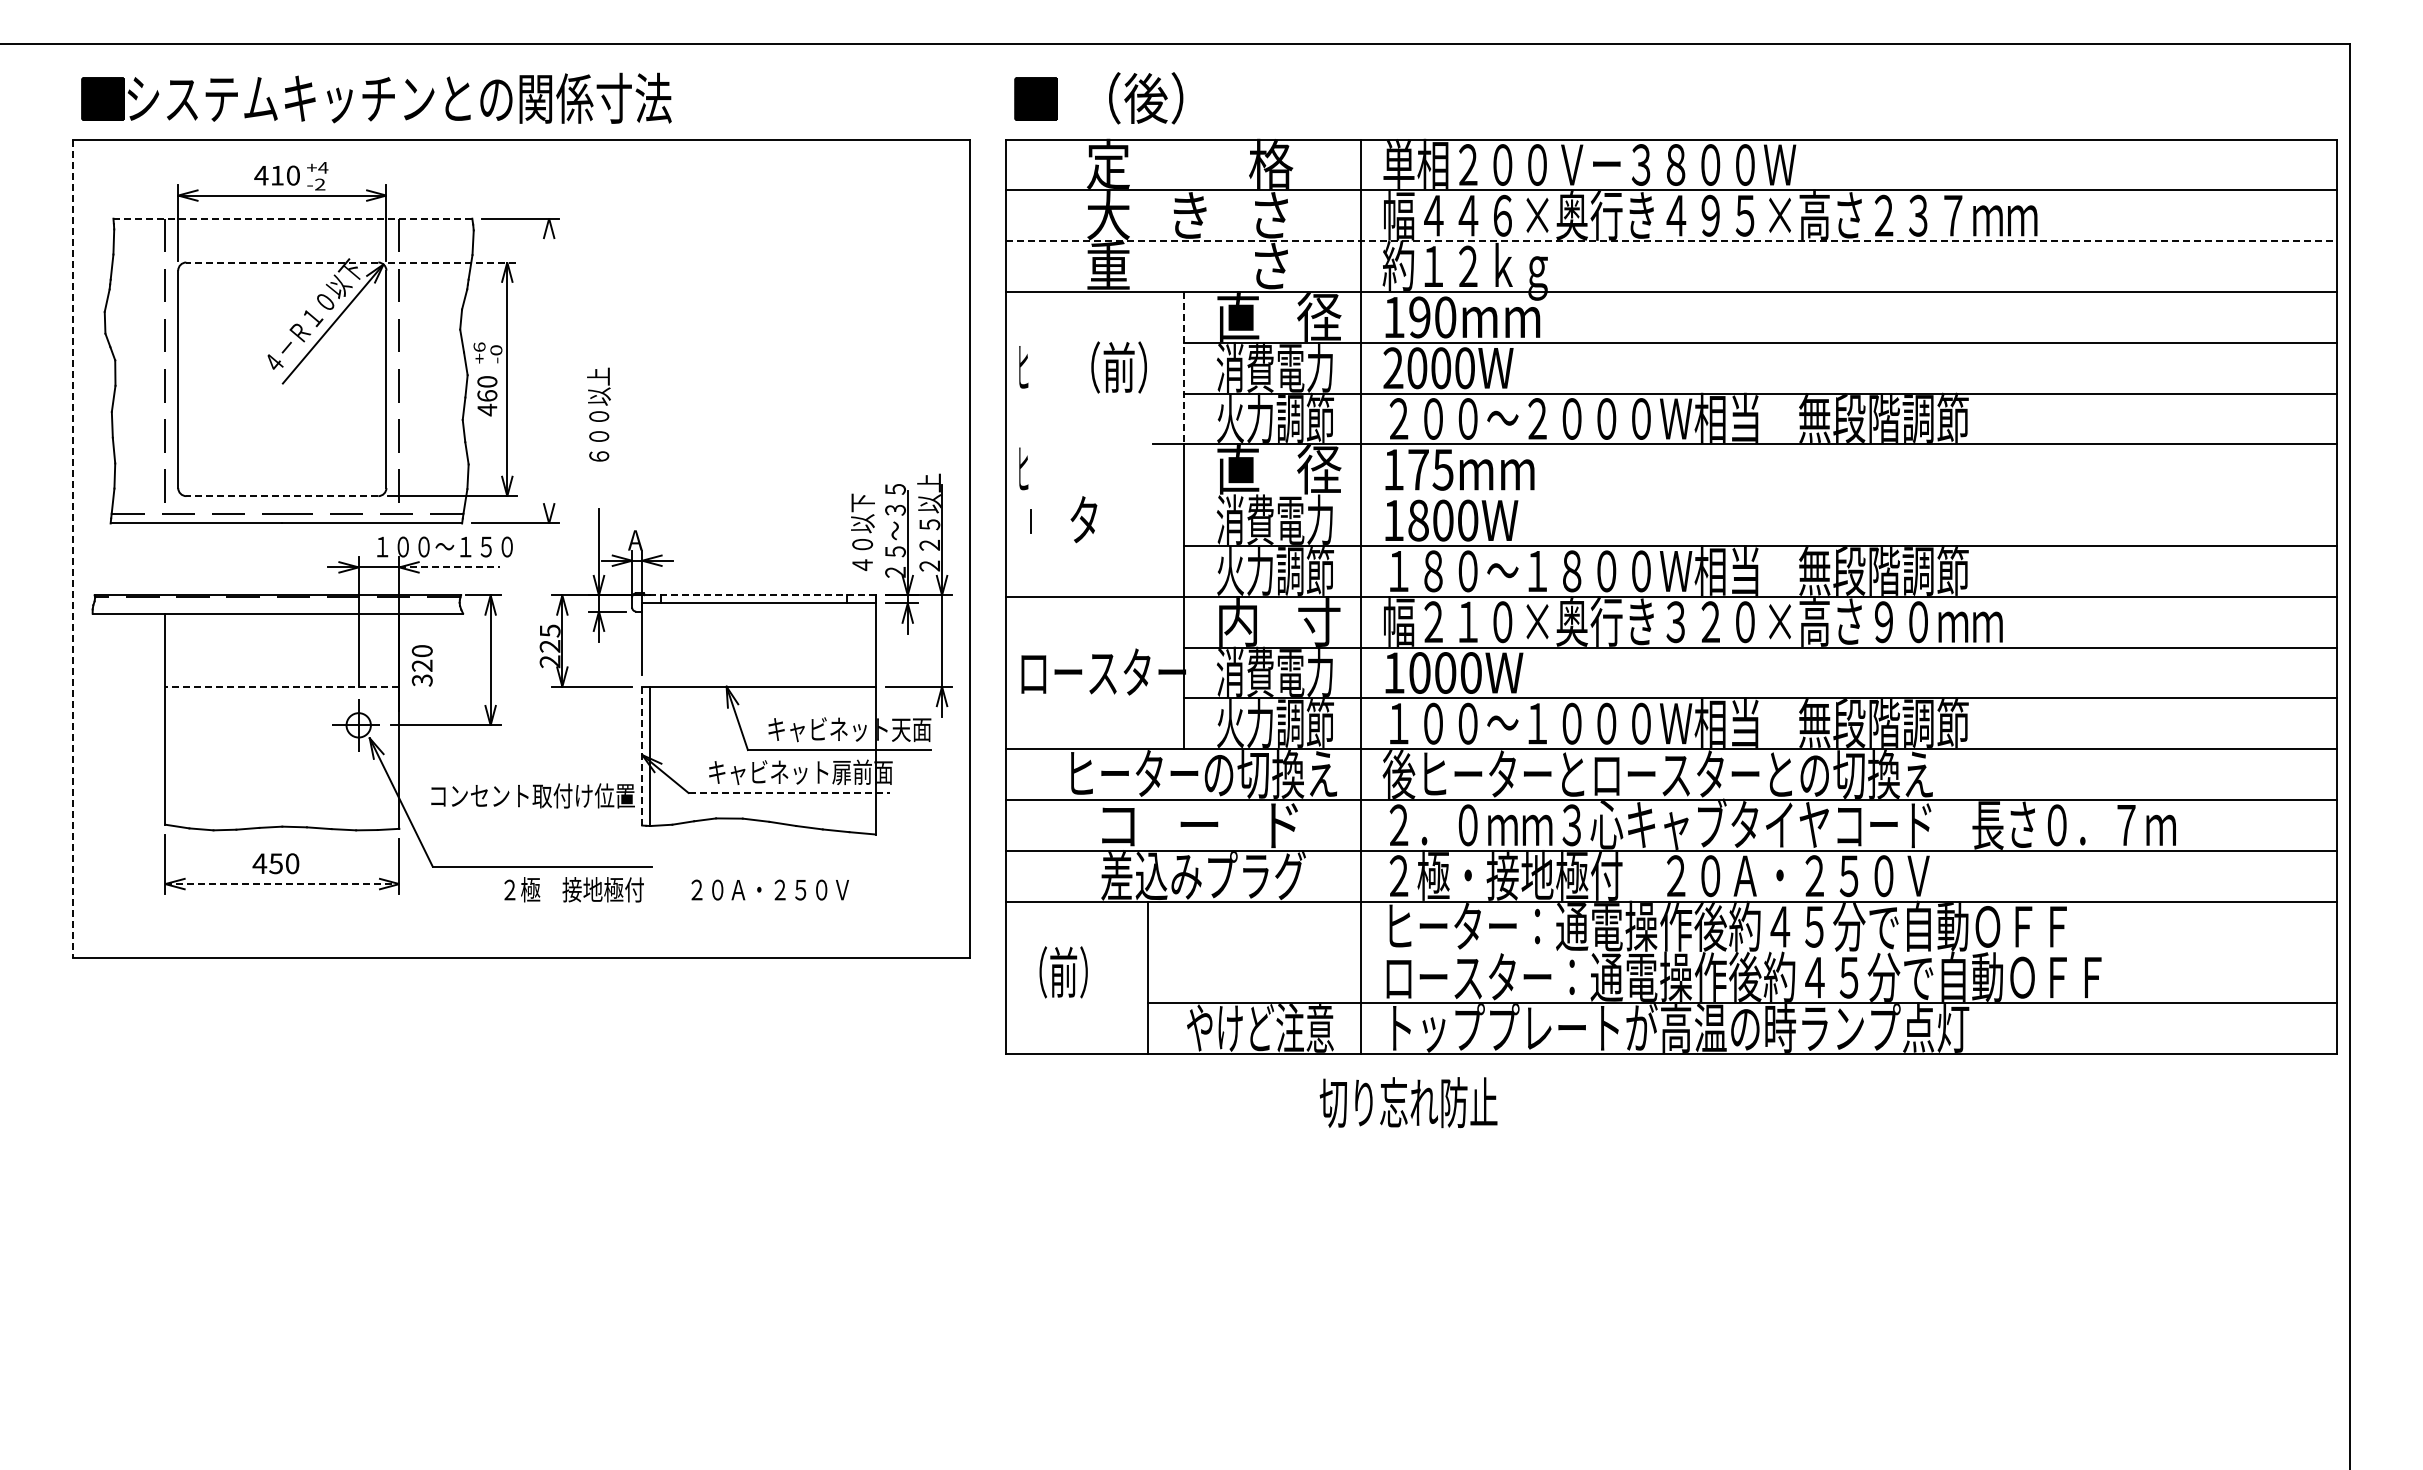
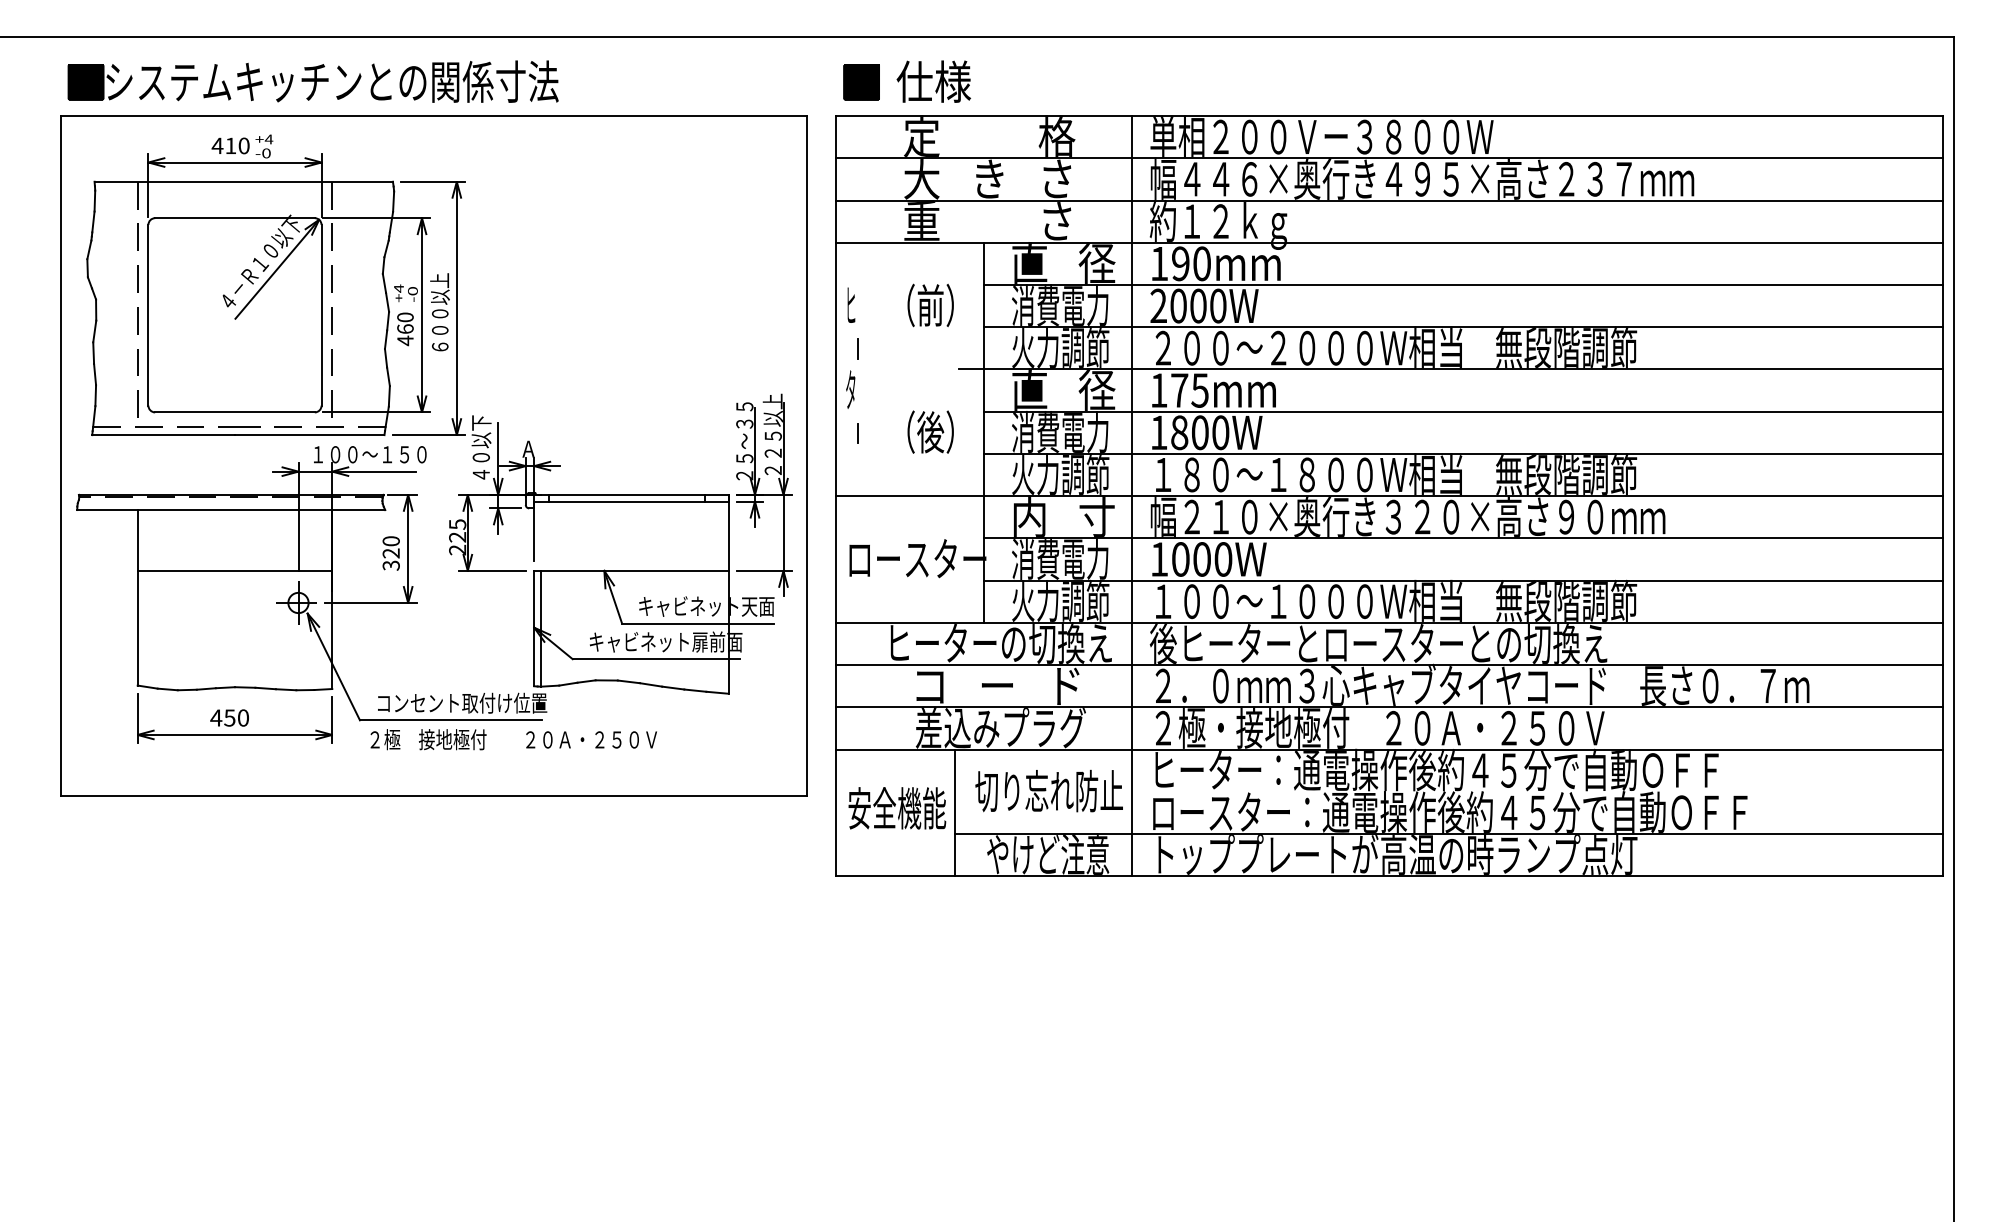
text: (1130, 98) -> (940, 81), （後） -> 仕様
text: (320, 184) -> (266, 153), -2 -> -0
line: (292, 218) -> (243, 181), dashed -> solid
line: (1671, 241) -> (1389, 200), dashed -> solid
line: (282, 262) -> (235, 218), dashed -> solid
line: (452, 262) -> (376, 218), dashed -> solid
text: (479, 347) -> (398, 288), +6 -> +4
line: (1183, 368) -> (984, 306), dashed -> solid
line: (549, 370) -> (457, 307), added
text: (598, 414) -> (439, 312), moved
line: (1031, 419) -> (857, 348), added
text: (1022, 468) -> (850, 389), ヒ -> タ
line: (1759, 495) -> (1463, 411), added
line: (282, 496) -> (235, 412), dashed -> solid
text: (1108, 519) -> (921, 431), タ -> （後）
text: (862, 532) -> (481, 447), moved
line: (72, 549) -> (60, 456), dashed -> solid
line: (450, 567) -> (374, 471), dashed -> solid
line: (760, 595) -> (632, 495), dashed -> solid
text: (421, 665) -> (390, 553), moved
line: (281, 686) -> (234, 570), dashed -> solid
line: (642, 756) -> (534, 628), dashed -> solid
line: (789, 792) -> (656, 658), dashed -> solid
text: (532, 795) -> (462, 702), moved
line: (282, 884) -> (235, 735), dashed -> solid
text: (676, 889) -> (513, 739), moved
text: (1078, 972) -> (896, 808), （前） -> 安全機能
text: (1408, 1102) -> (1049, 790), moved

